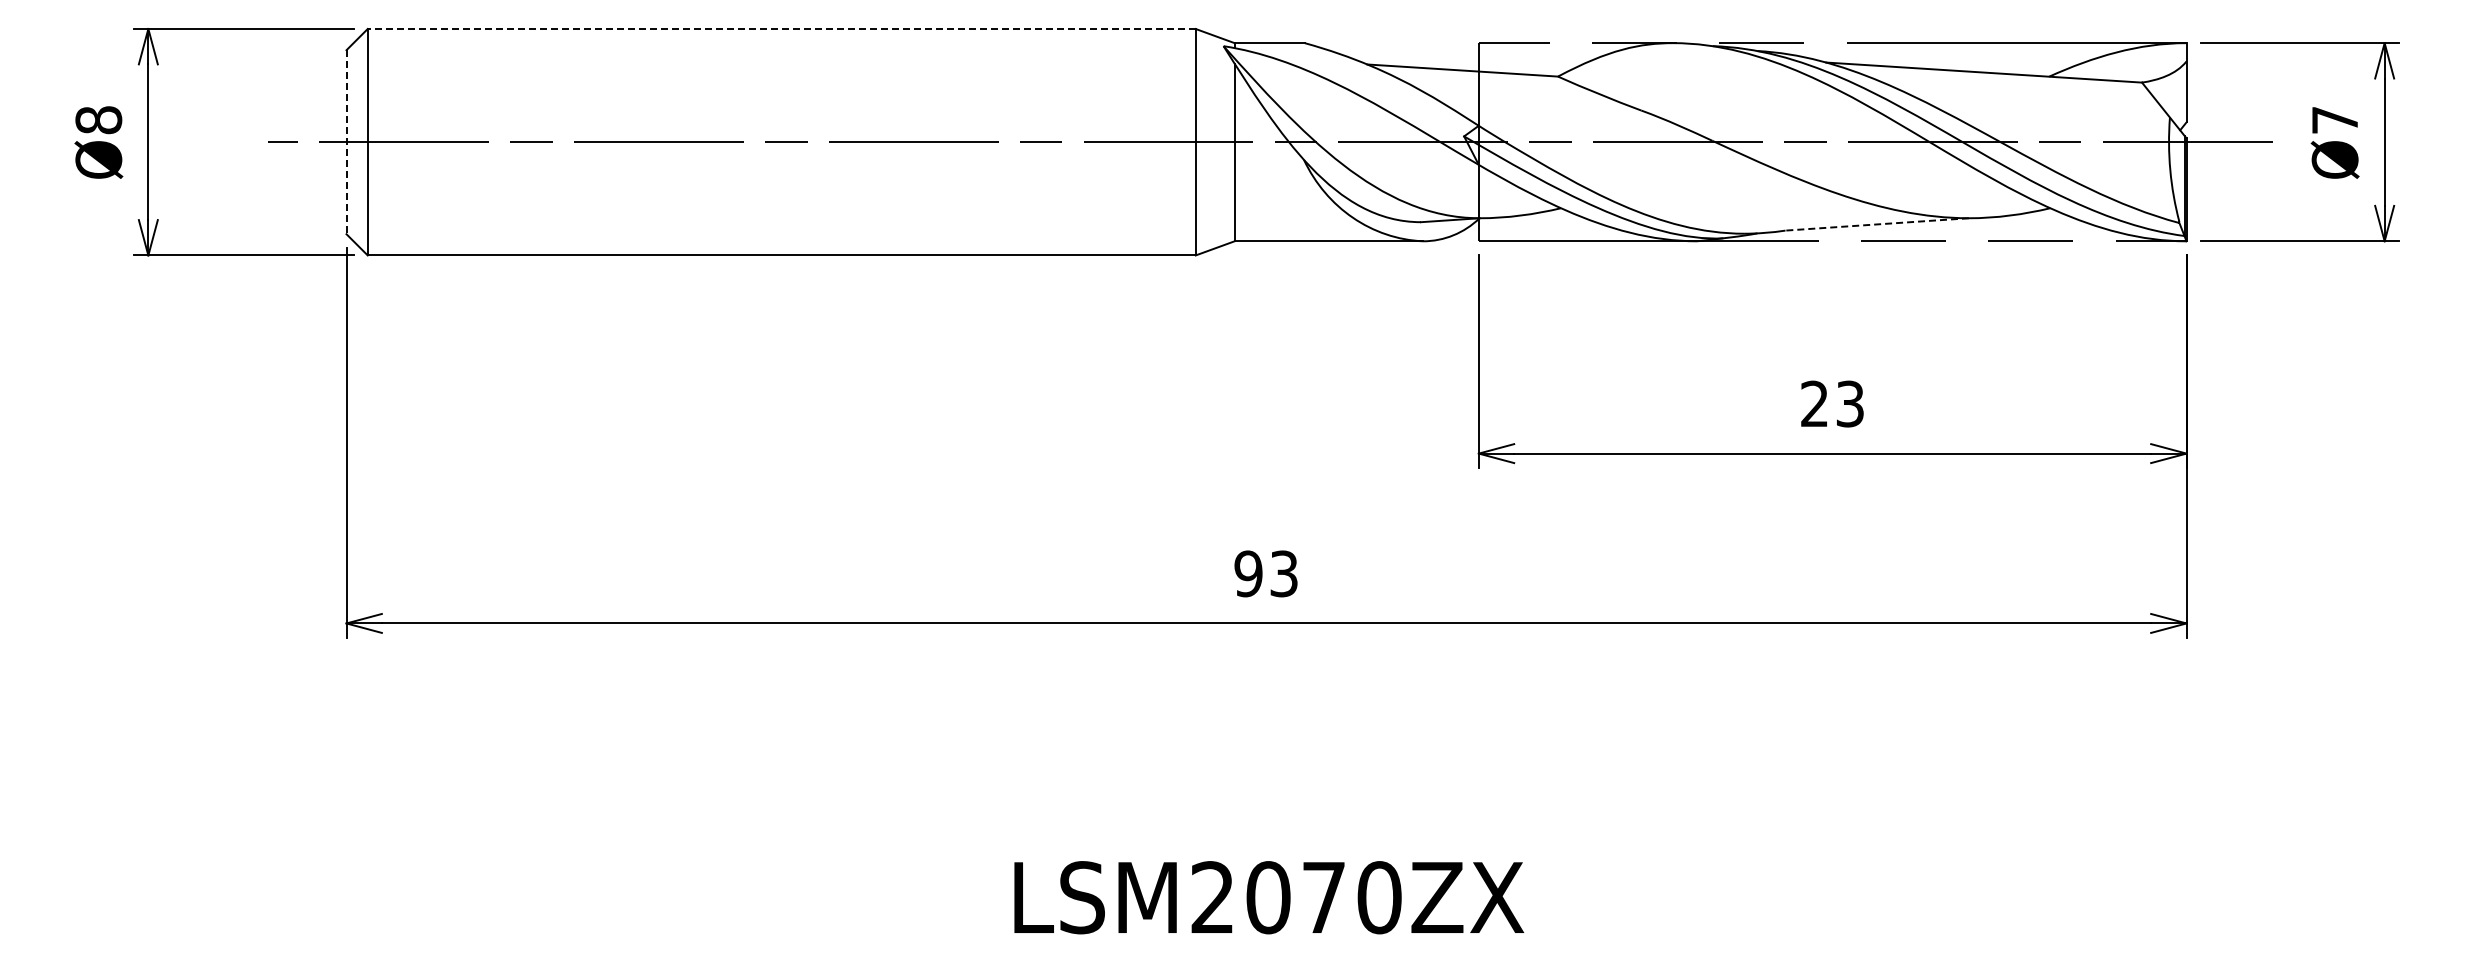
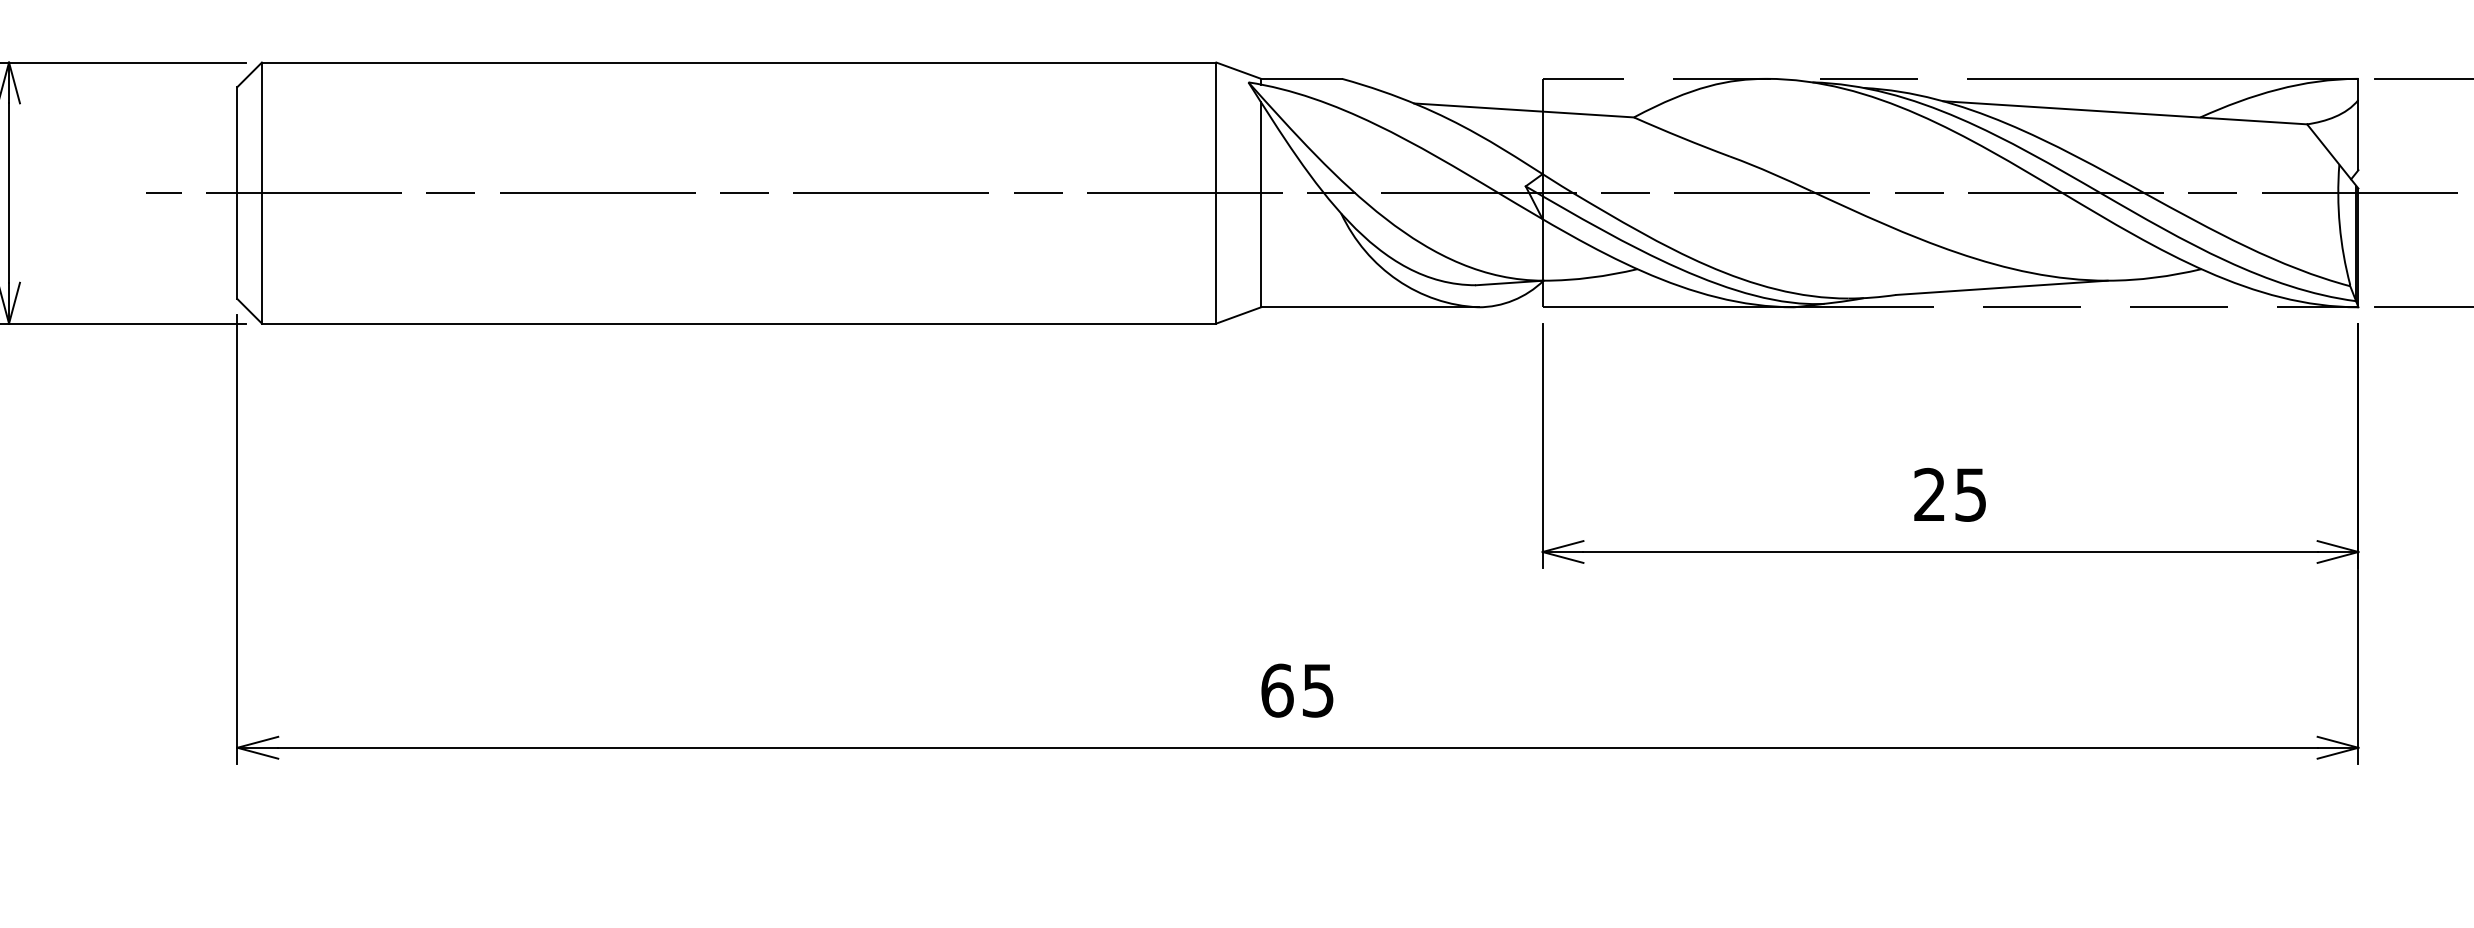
line: (781, 29) -> (738, 63), dashed -> solid
line: (346, 142) -> (237, 193), dashed -> solid
line: (1877, 224) -> (2002, 287), dashed -> solid
text: (1850, 403) -> (1971, 494), 23 -> 25
text: (1265, 573) -> (1296, 690), 93 -> 65

